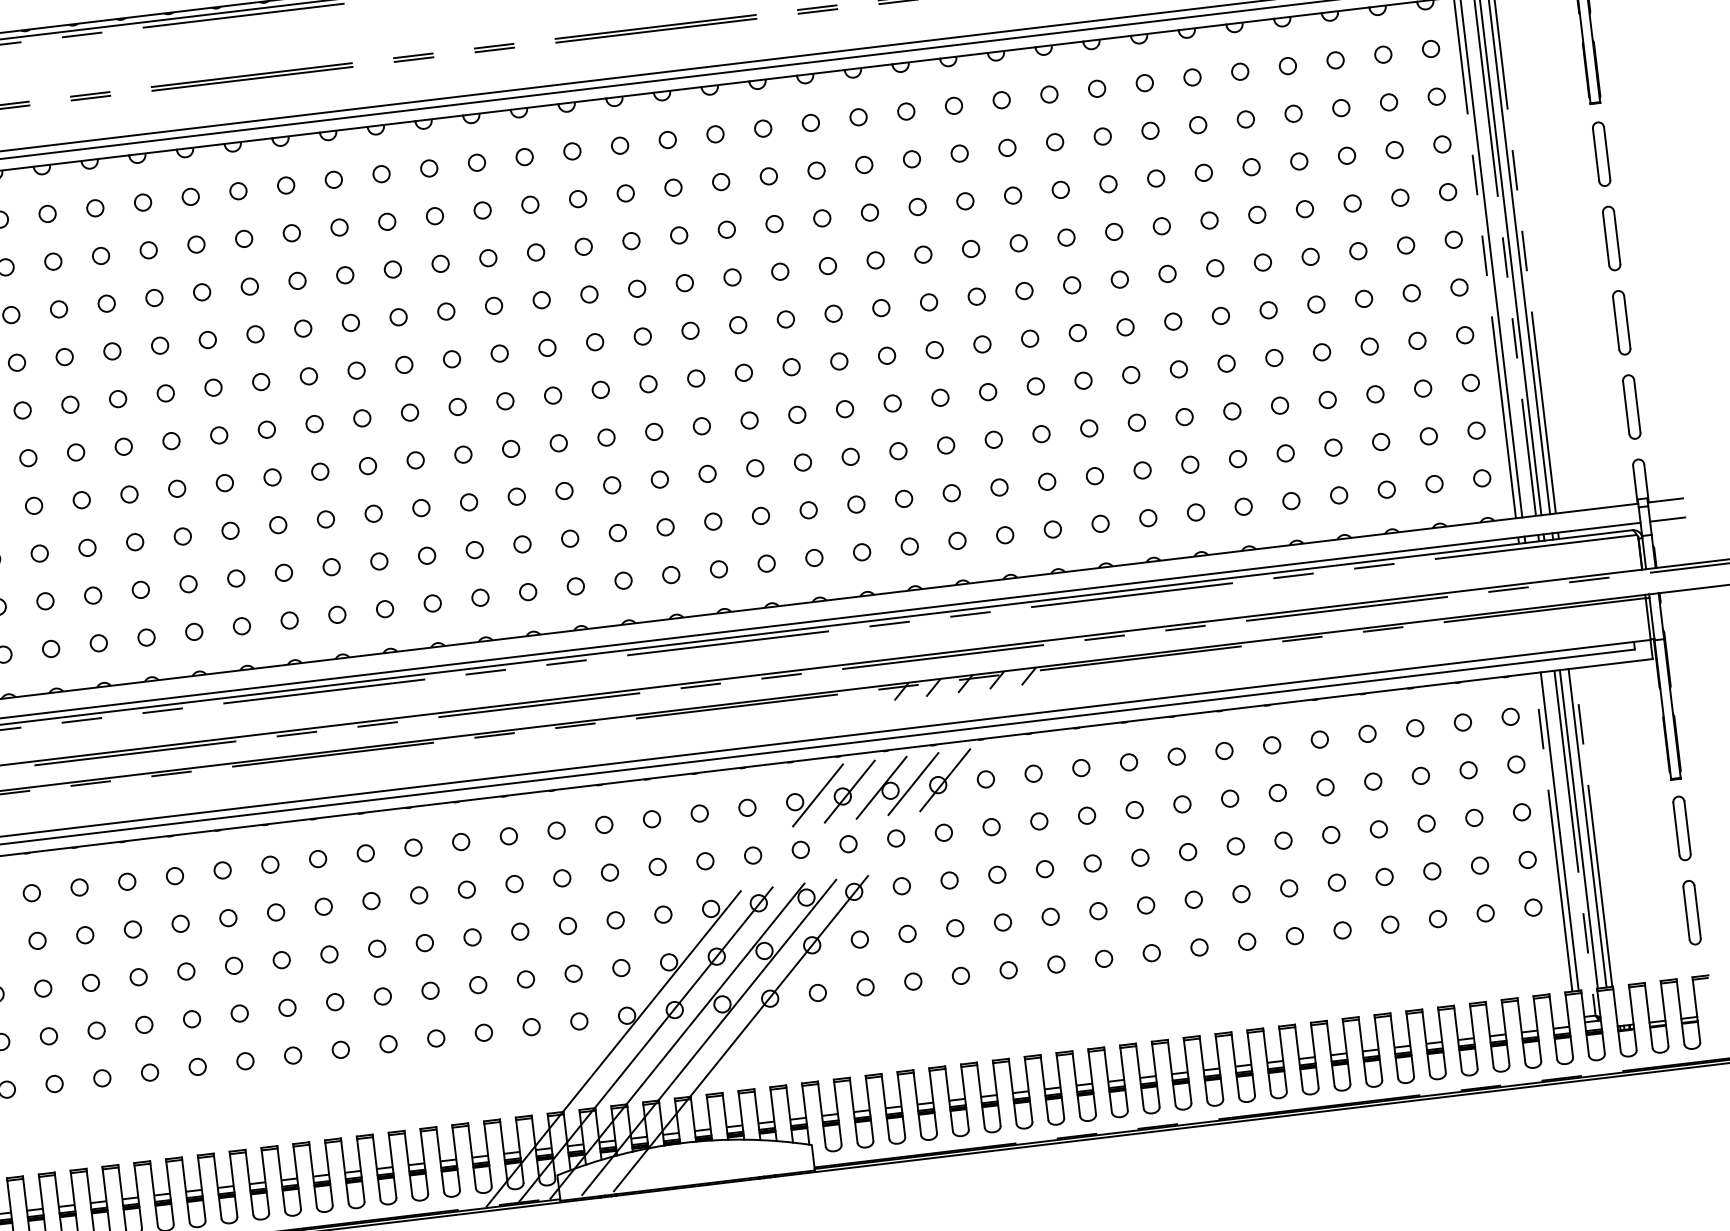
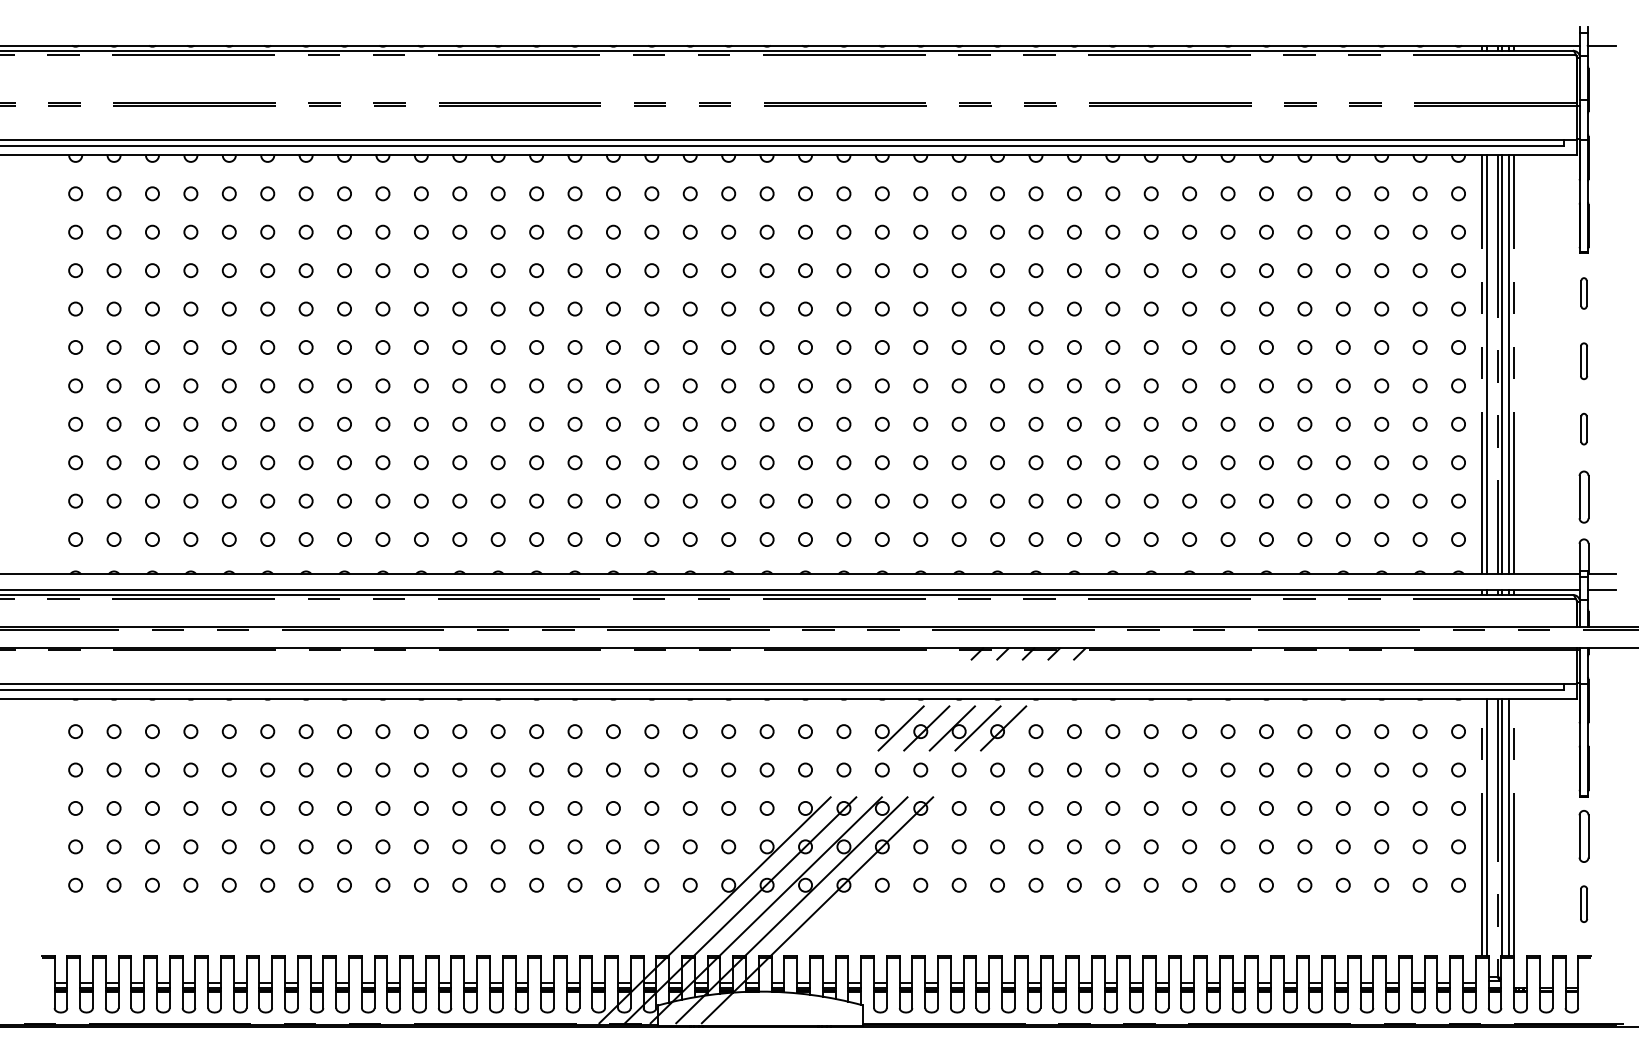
part: (1600, 154) -> (1583, 293), size x0.6
part: (1610, 237) -> (1583, 360), size x0.7
part: (1620, 321) -> (1583, 428), size x0.6
part: (1691, 911) -> (1583, 903), size x0.7

